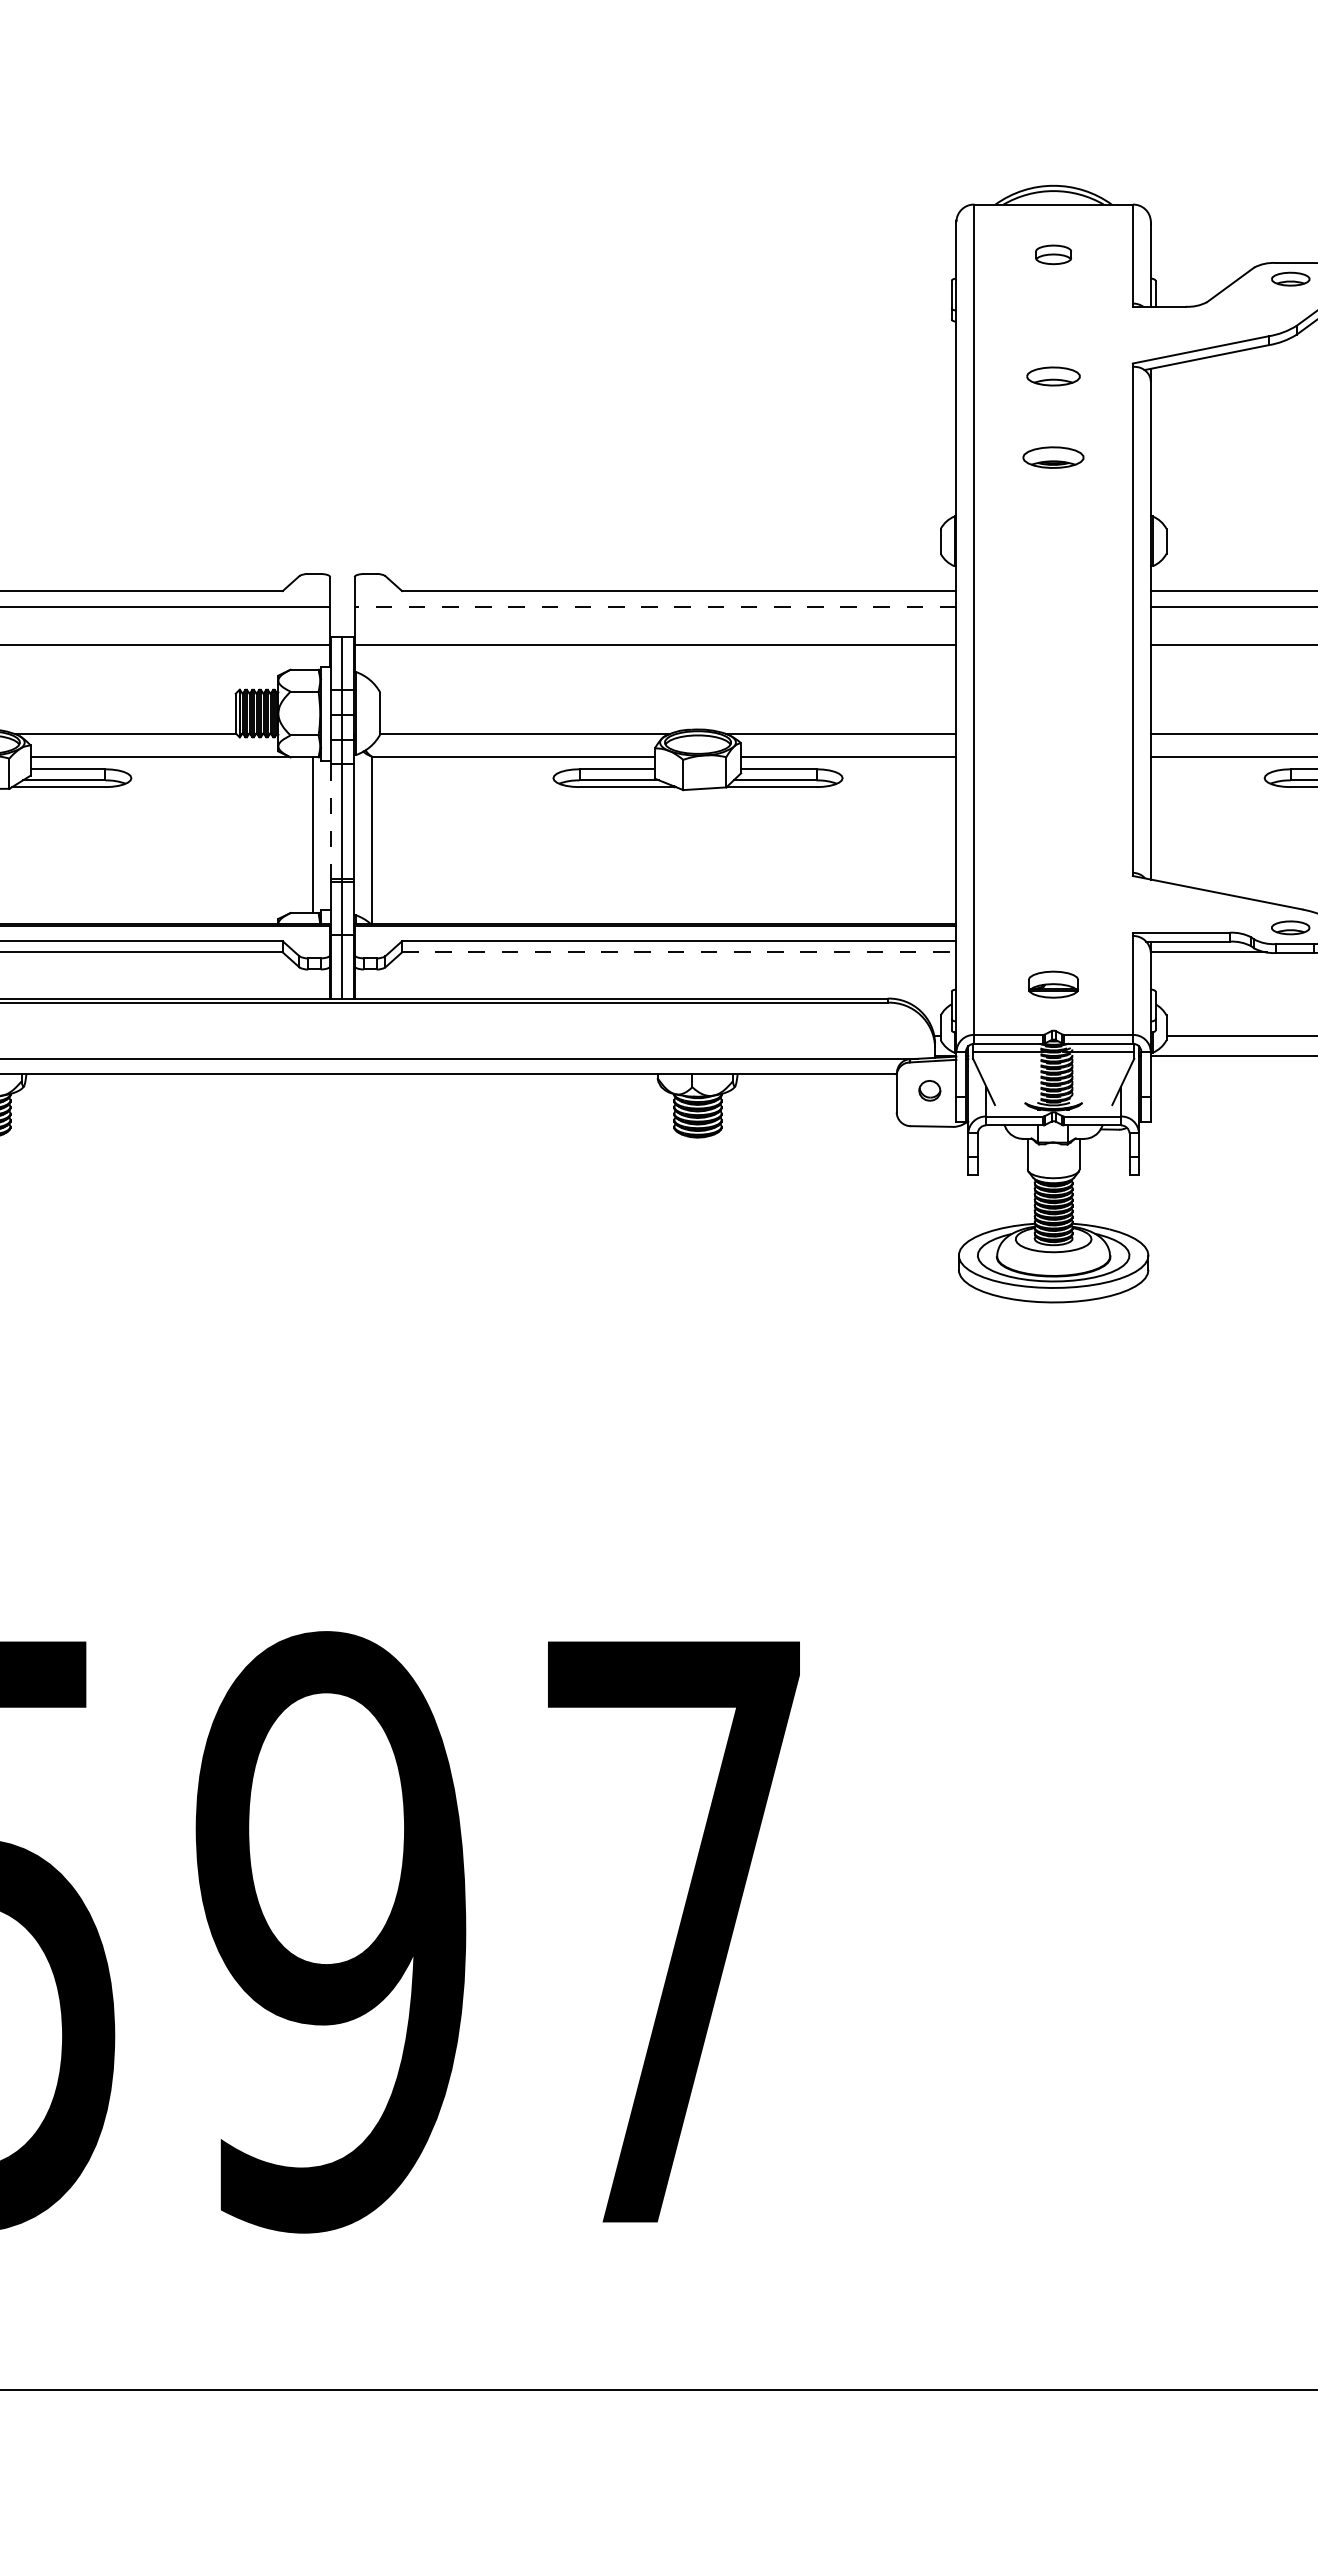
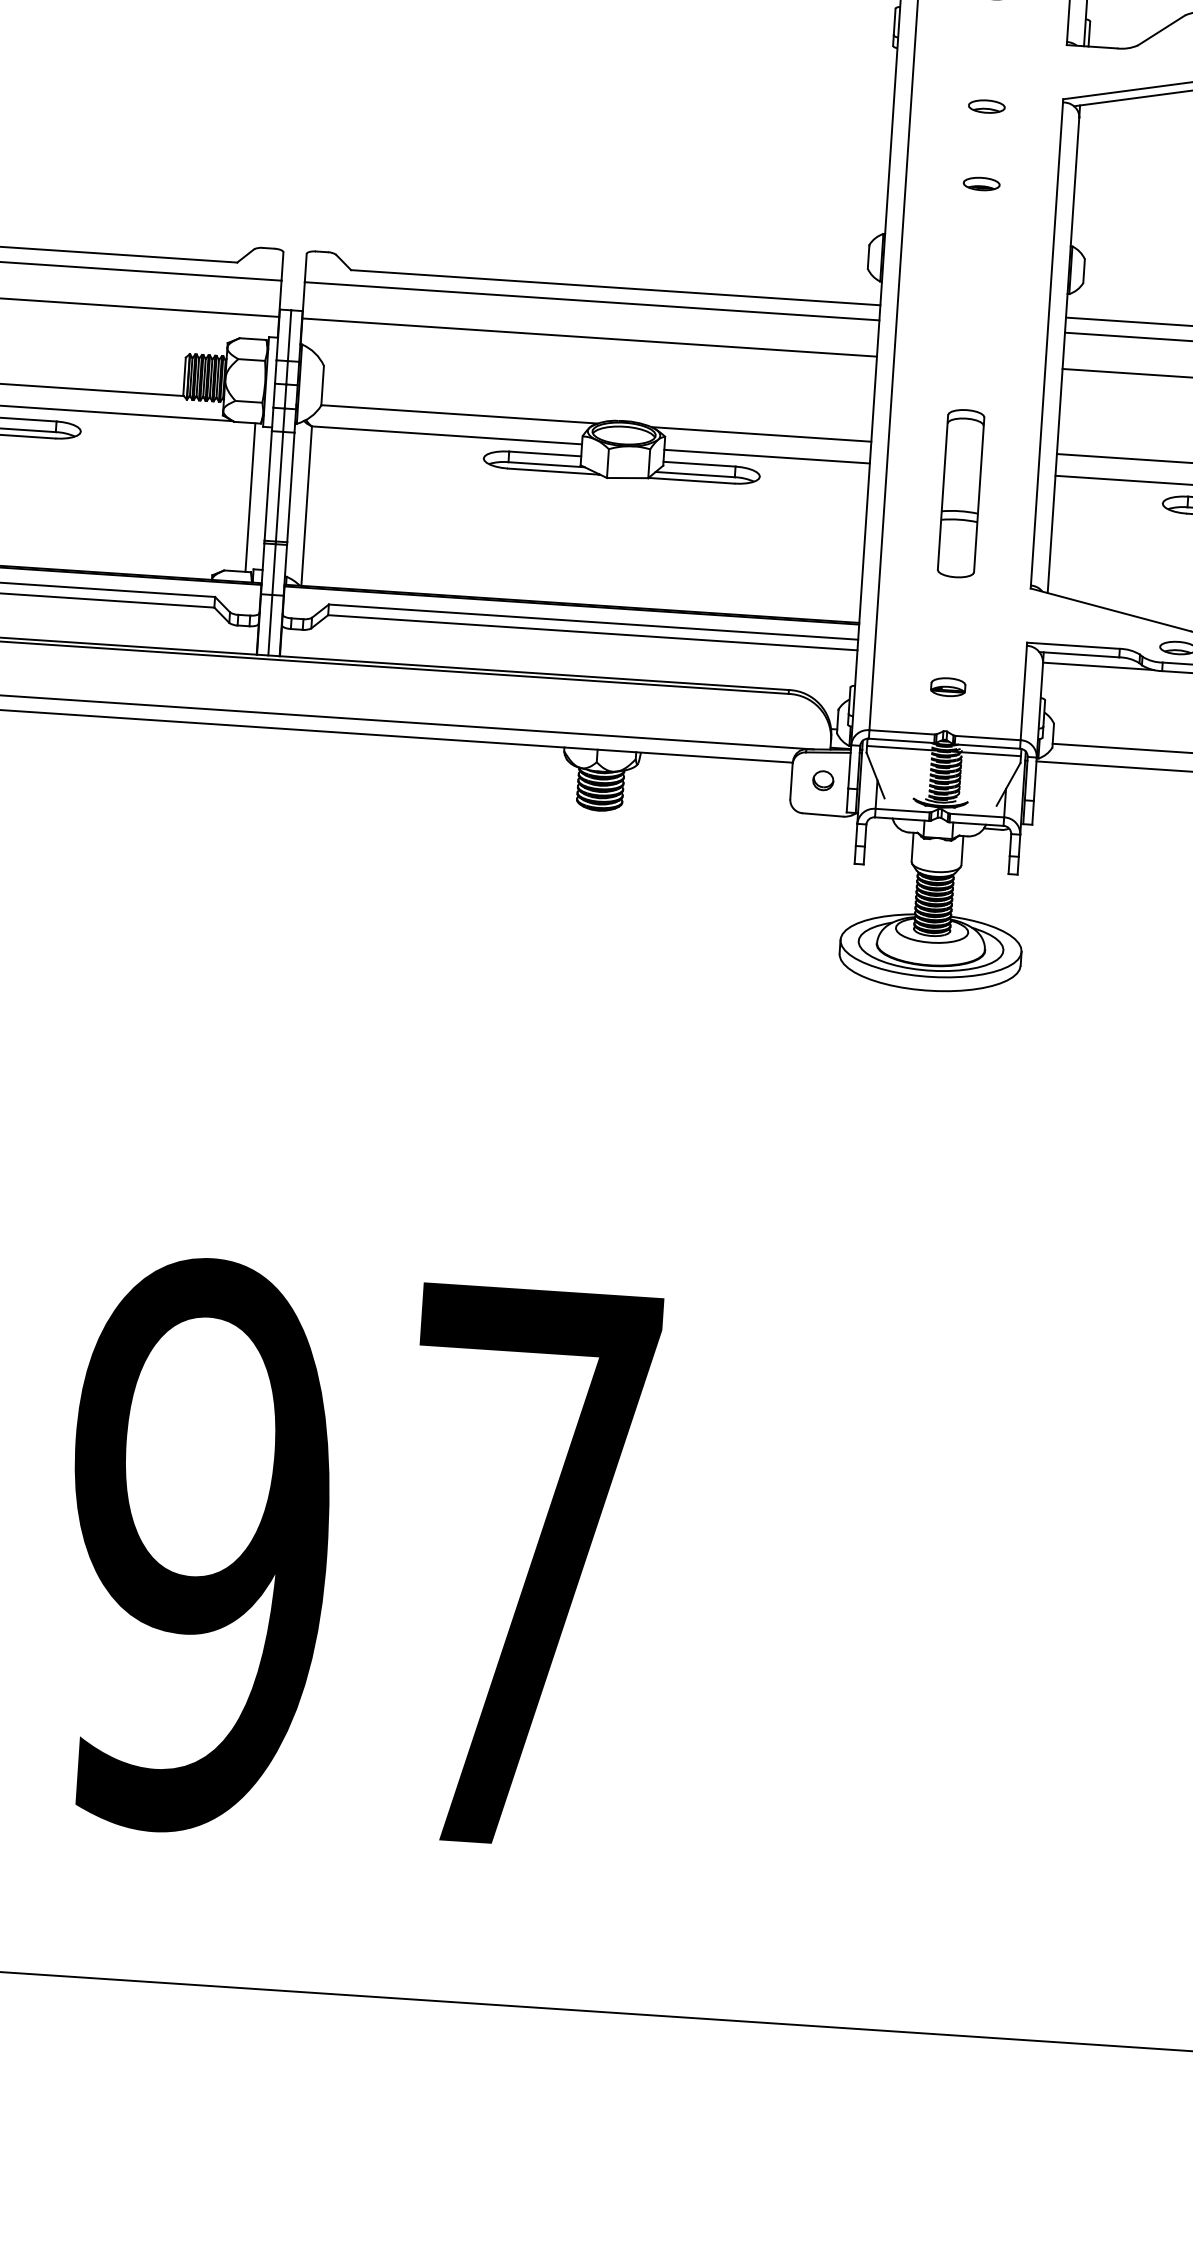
part: (1053, 376) -> (986, 106), size x0.71
part: (1053, 457) -> (981, 183), size x0.62
line: (655, 606) -> (592, 300), dashed -> solid
part: (1053, 781) -> (960, 493), added
line: (330, 822) -> (268, 486), dashed -> solid
line: (679, 952) -> (593, 632), dashed -> solid
part: (1053, 984) -> (948, 687), size x0.71

